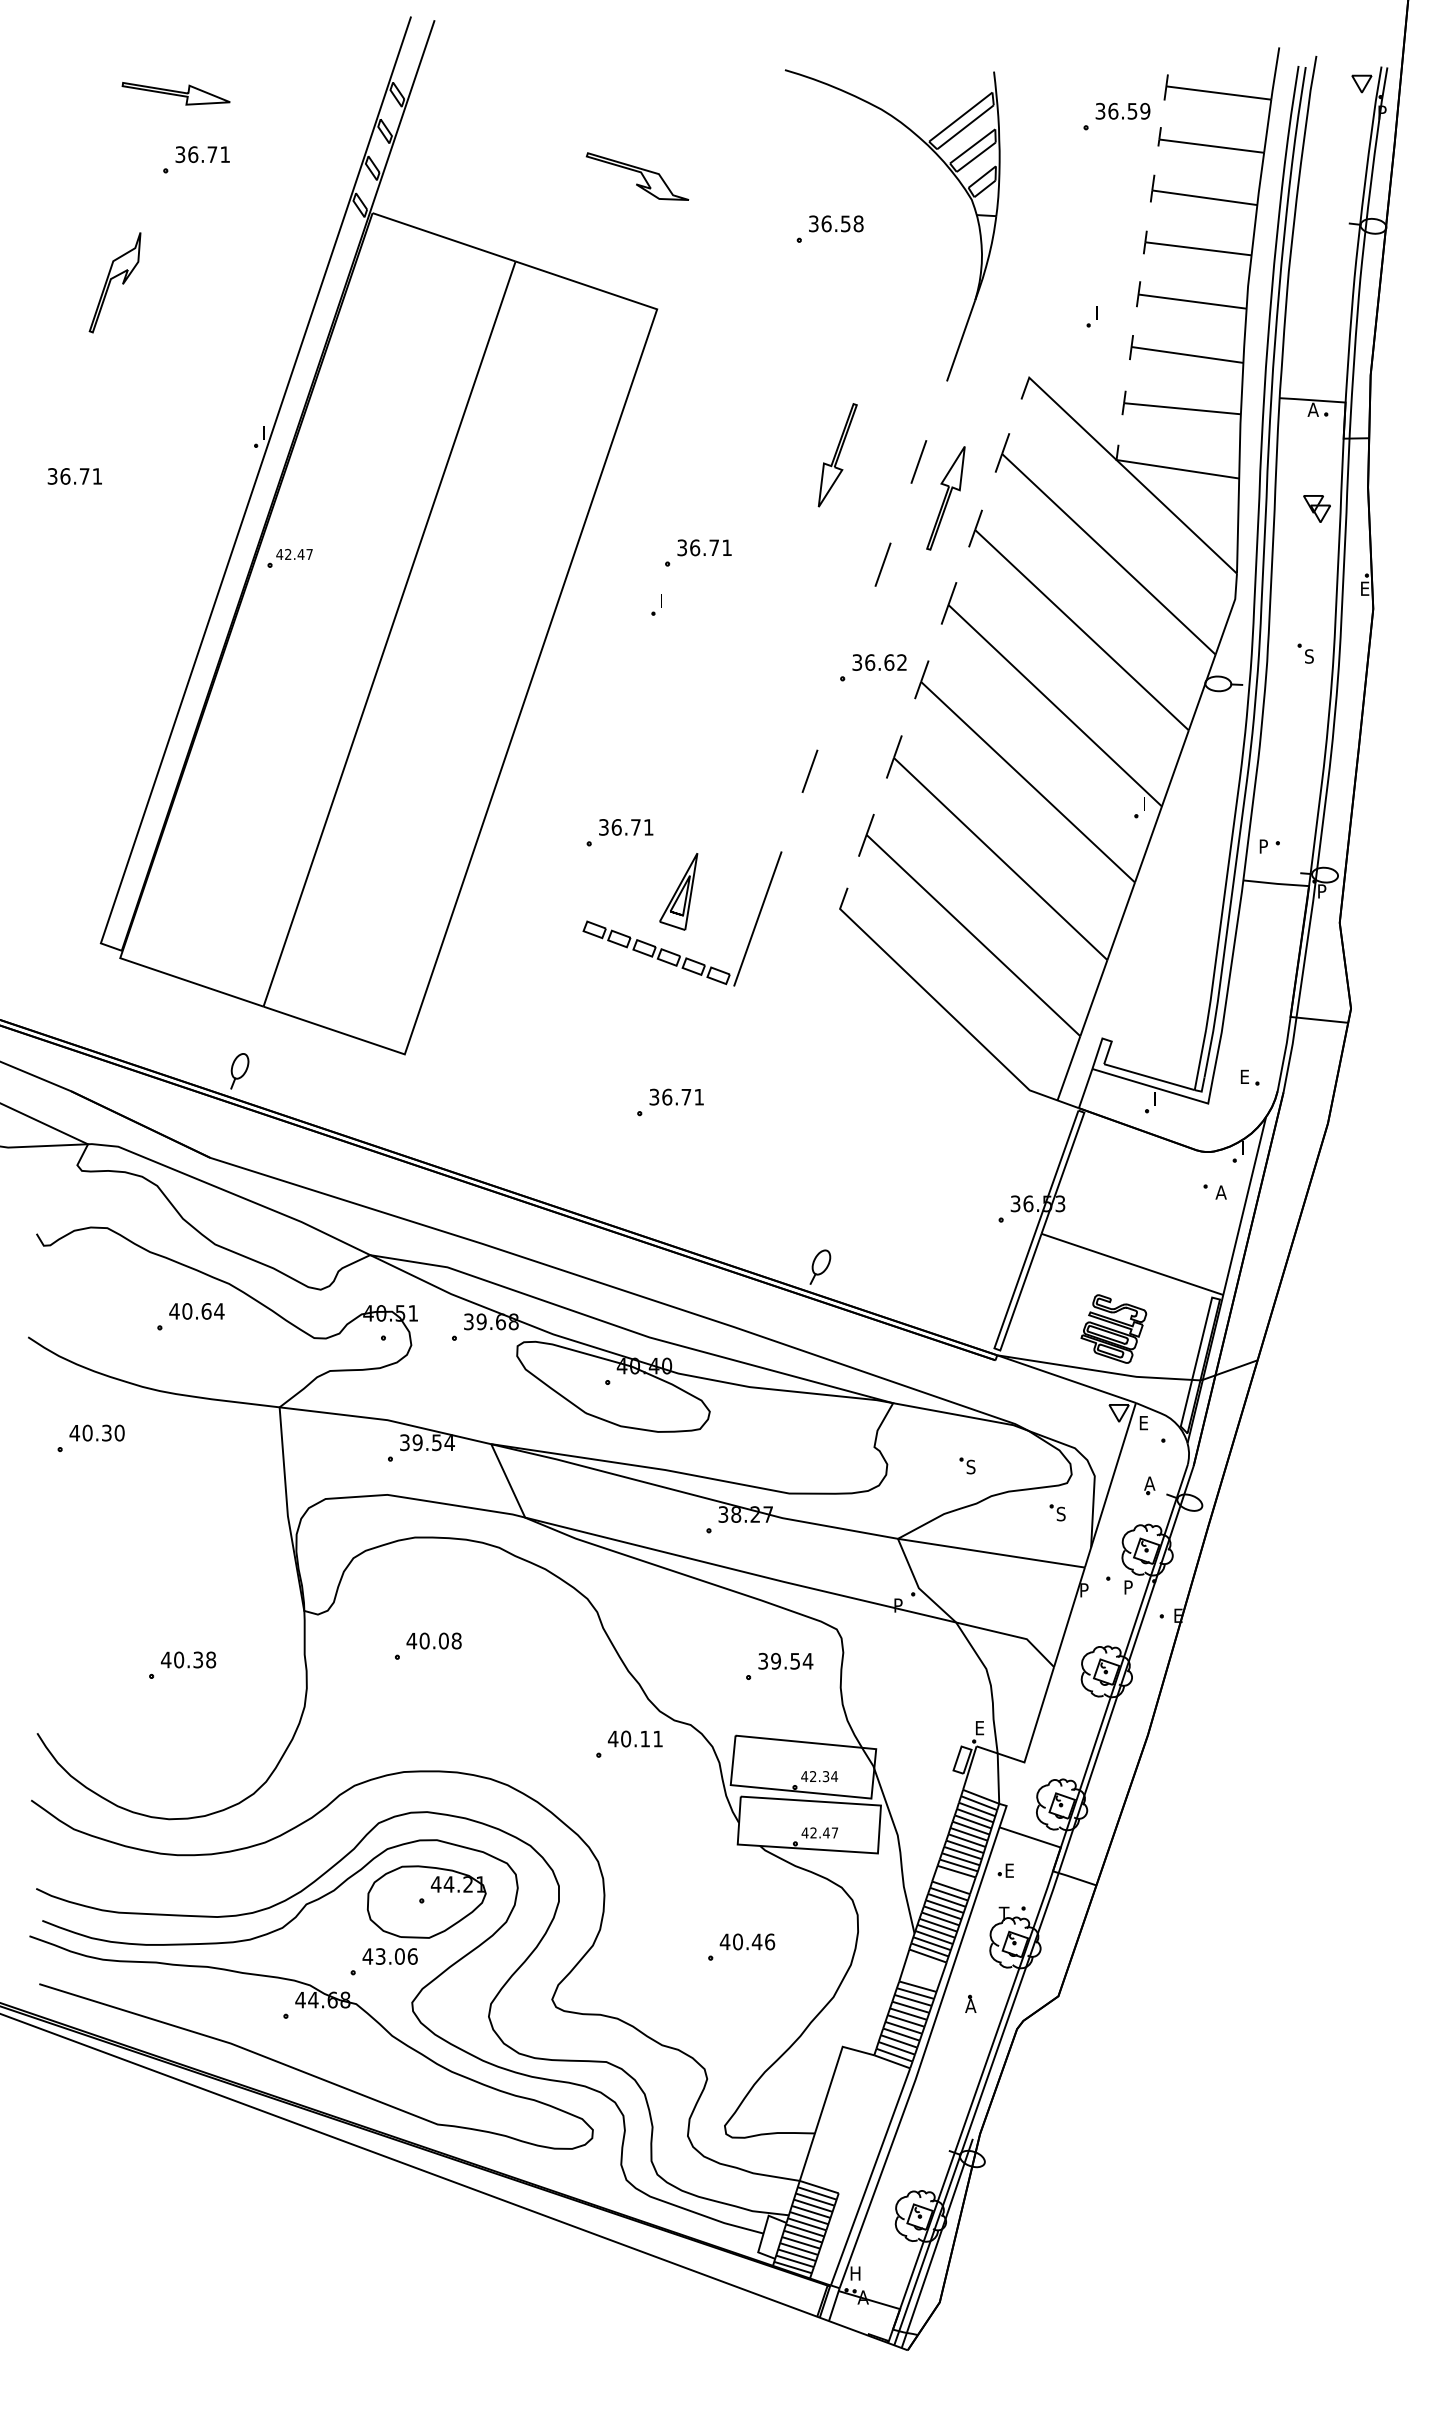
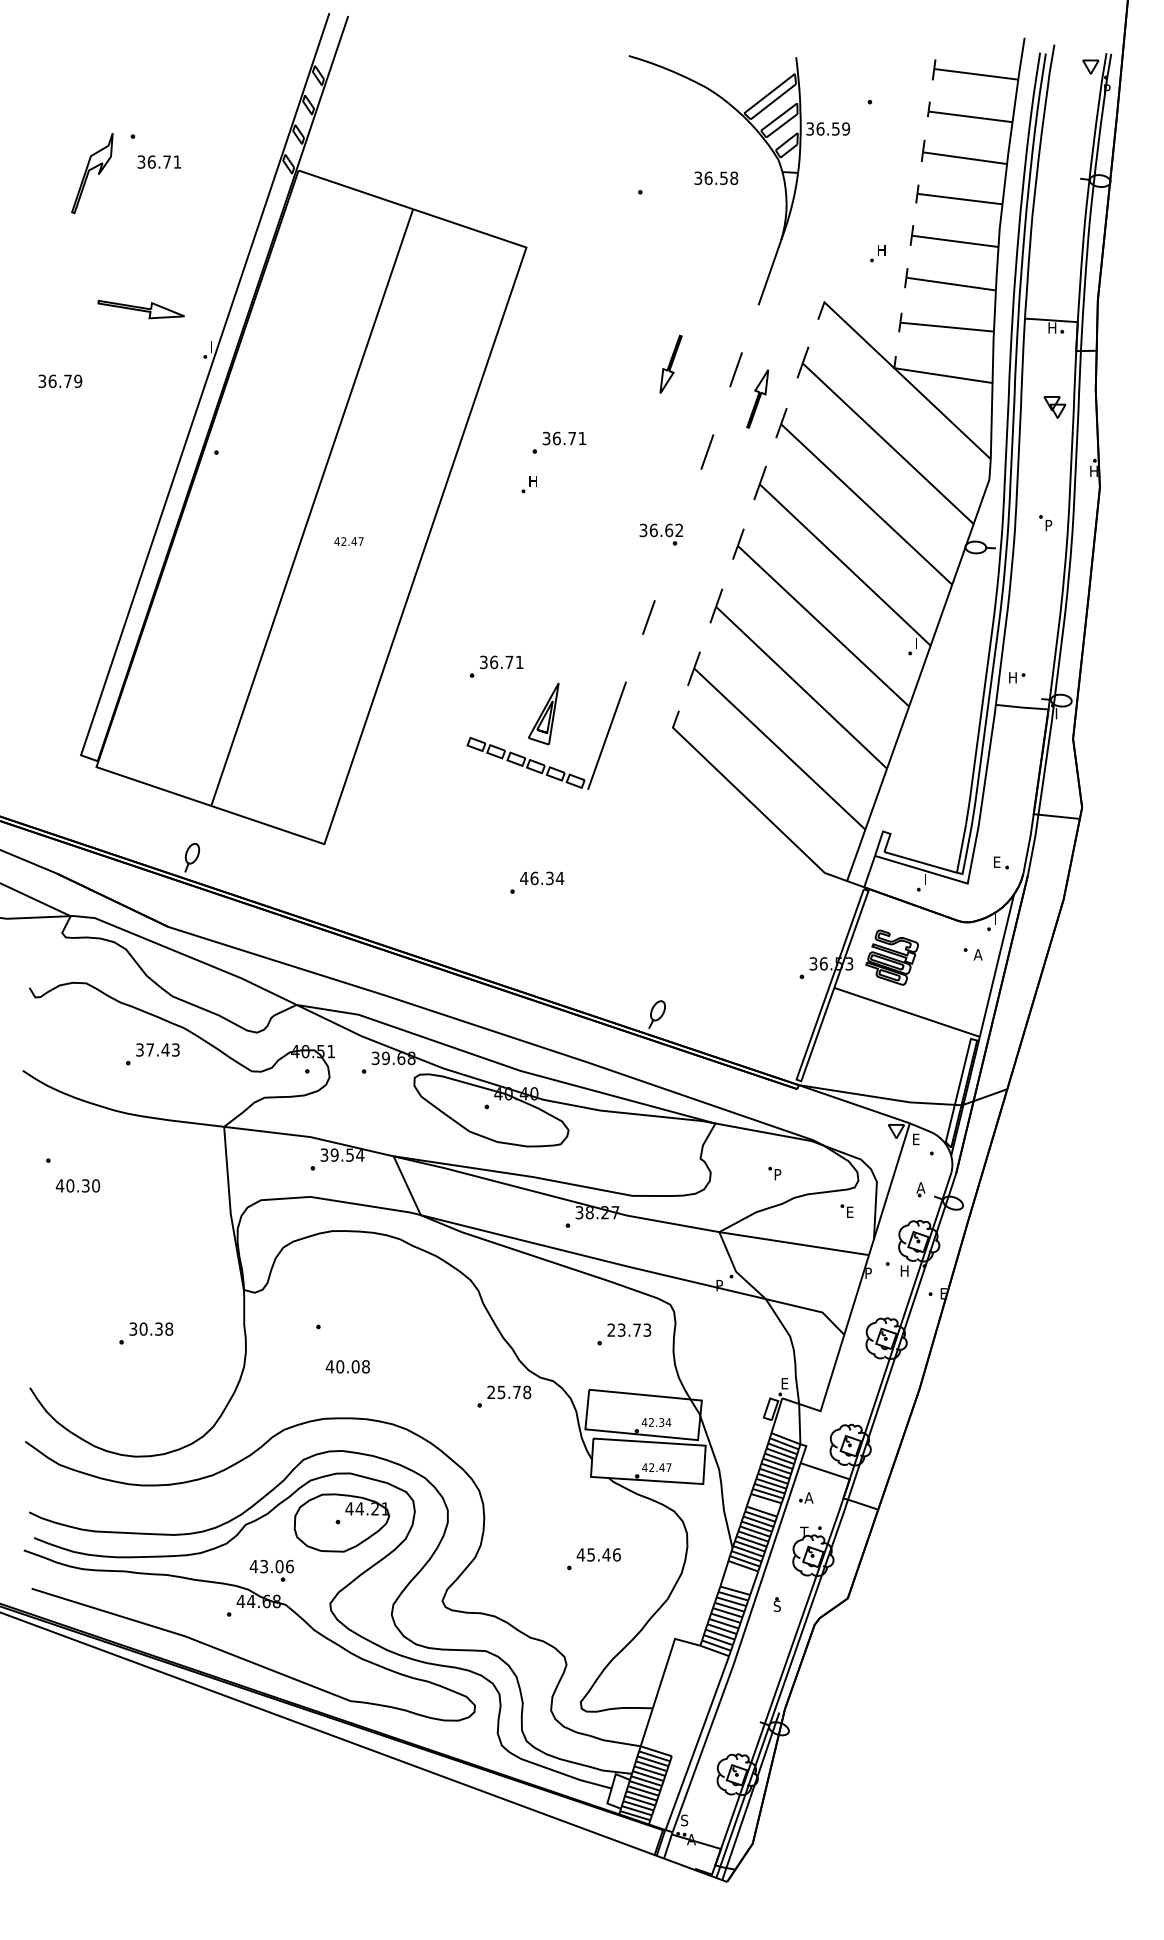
part: (175, 93) -> (140, 309), moved
text: (1122, 111) -> (827, 129), moved
text: (202, 154) -> (159, 161), moved
part: (637, 176) -> (510, 141), removed
text: (836, 223) -> (716, 178), moved
part: (114, 282) -> (91, 173), moved
text: (1101, 312) -> (882, 250), I -> H
text: (1312, 409) -> (1051, 327), A -> H
part: (837, 455) -> (670, 364), size x0.7
text: (97, 476) -> (78, 381), 36.71 -> 36.79
part: (945, 498) -> (757, 399), size x0.7
text: (294, 554) -> (348, 541), moved
text: (1366, 588) -> (1094, 471), E -> H
text: (665, 600) -> (533, 480), I -> H
text: (1309, 656) -> (1048, 525), S -> P
text: (879, 662) -> (661, 530), moved
text: (1265, 846) -> (1013, 677), P -> H
text: (1323, 888) -> (1060, 711), P -> I
text: (676, 1096) -> (541, 877), 36.71 -> 46.34
text: (196, 1311) -> (157, 1050), 40.64 -> 37.43
part: (1113, 1328) -> (891, 957), moved
text: (96, 1432) -> (77, 1185), moved
text: (970, 1466) -> (777, 1174), S -> P
text: (1060, 1513) -> (849, 1211), S -> E
text: (1130, 1587) -> (905, 1271), P -> H
text: (433, 1640) -> (347, 1366), moved
text: (165, 1659) -> (132, 1328), 40.38 -> 30.38
text: (785, 1660) -> (629, 1329), 39.54 -> 23.73
text: (635, 1738) -> (509, 1392), 40.11 -> 25.78
text: (1009, 1870) -> (808, 1497), E -> A
text: (737, 1941) -> (590, 1554), 40.46 -> 45.46
text: (389, 1956) -> (271, 1566), moved
text: (970, 2005) -> (777, 1605), A -> S
text: (855, 2273) -> (685, 1820), H -> S

